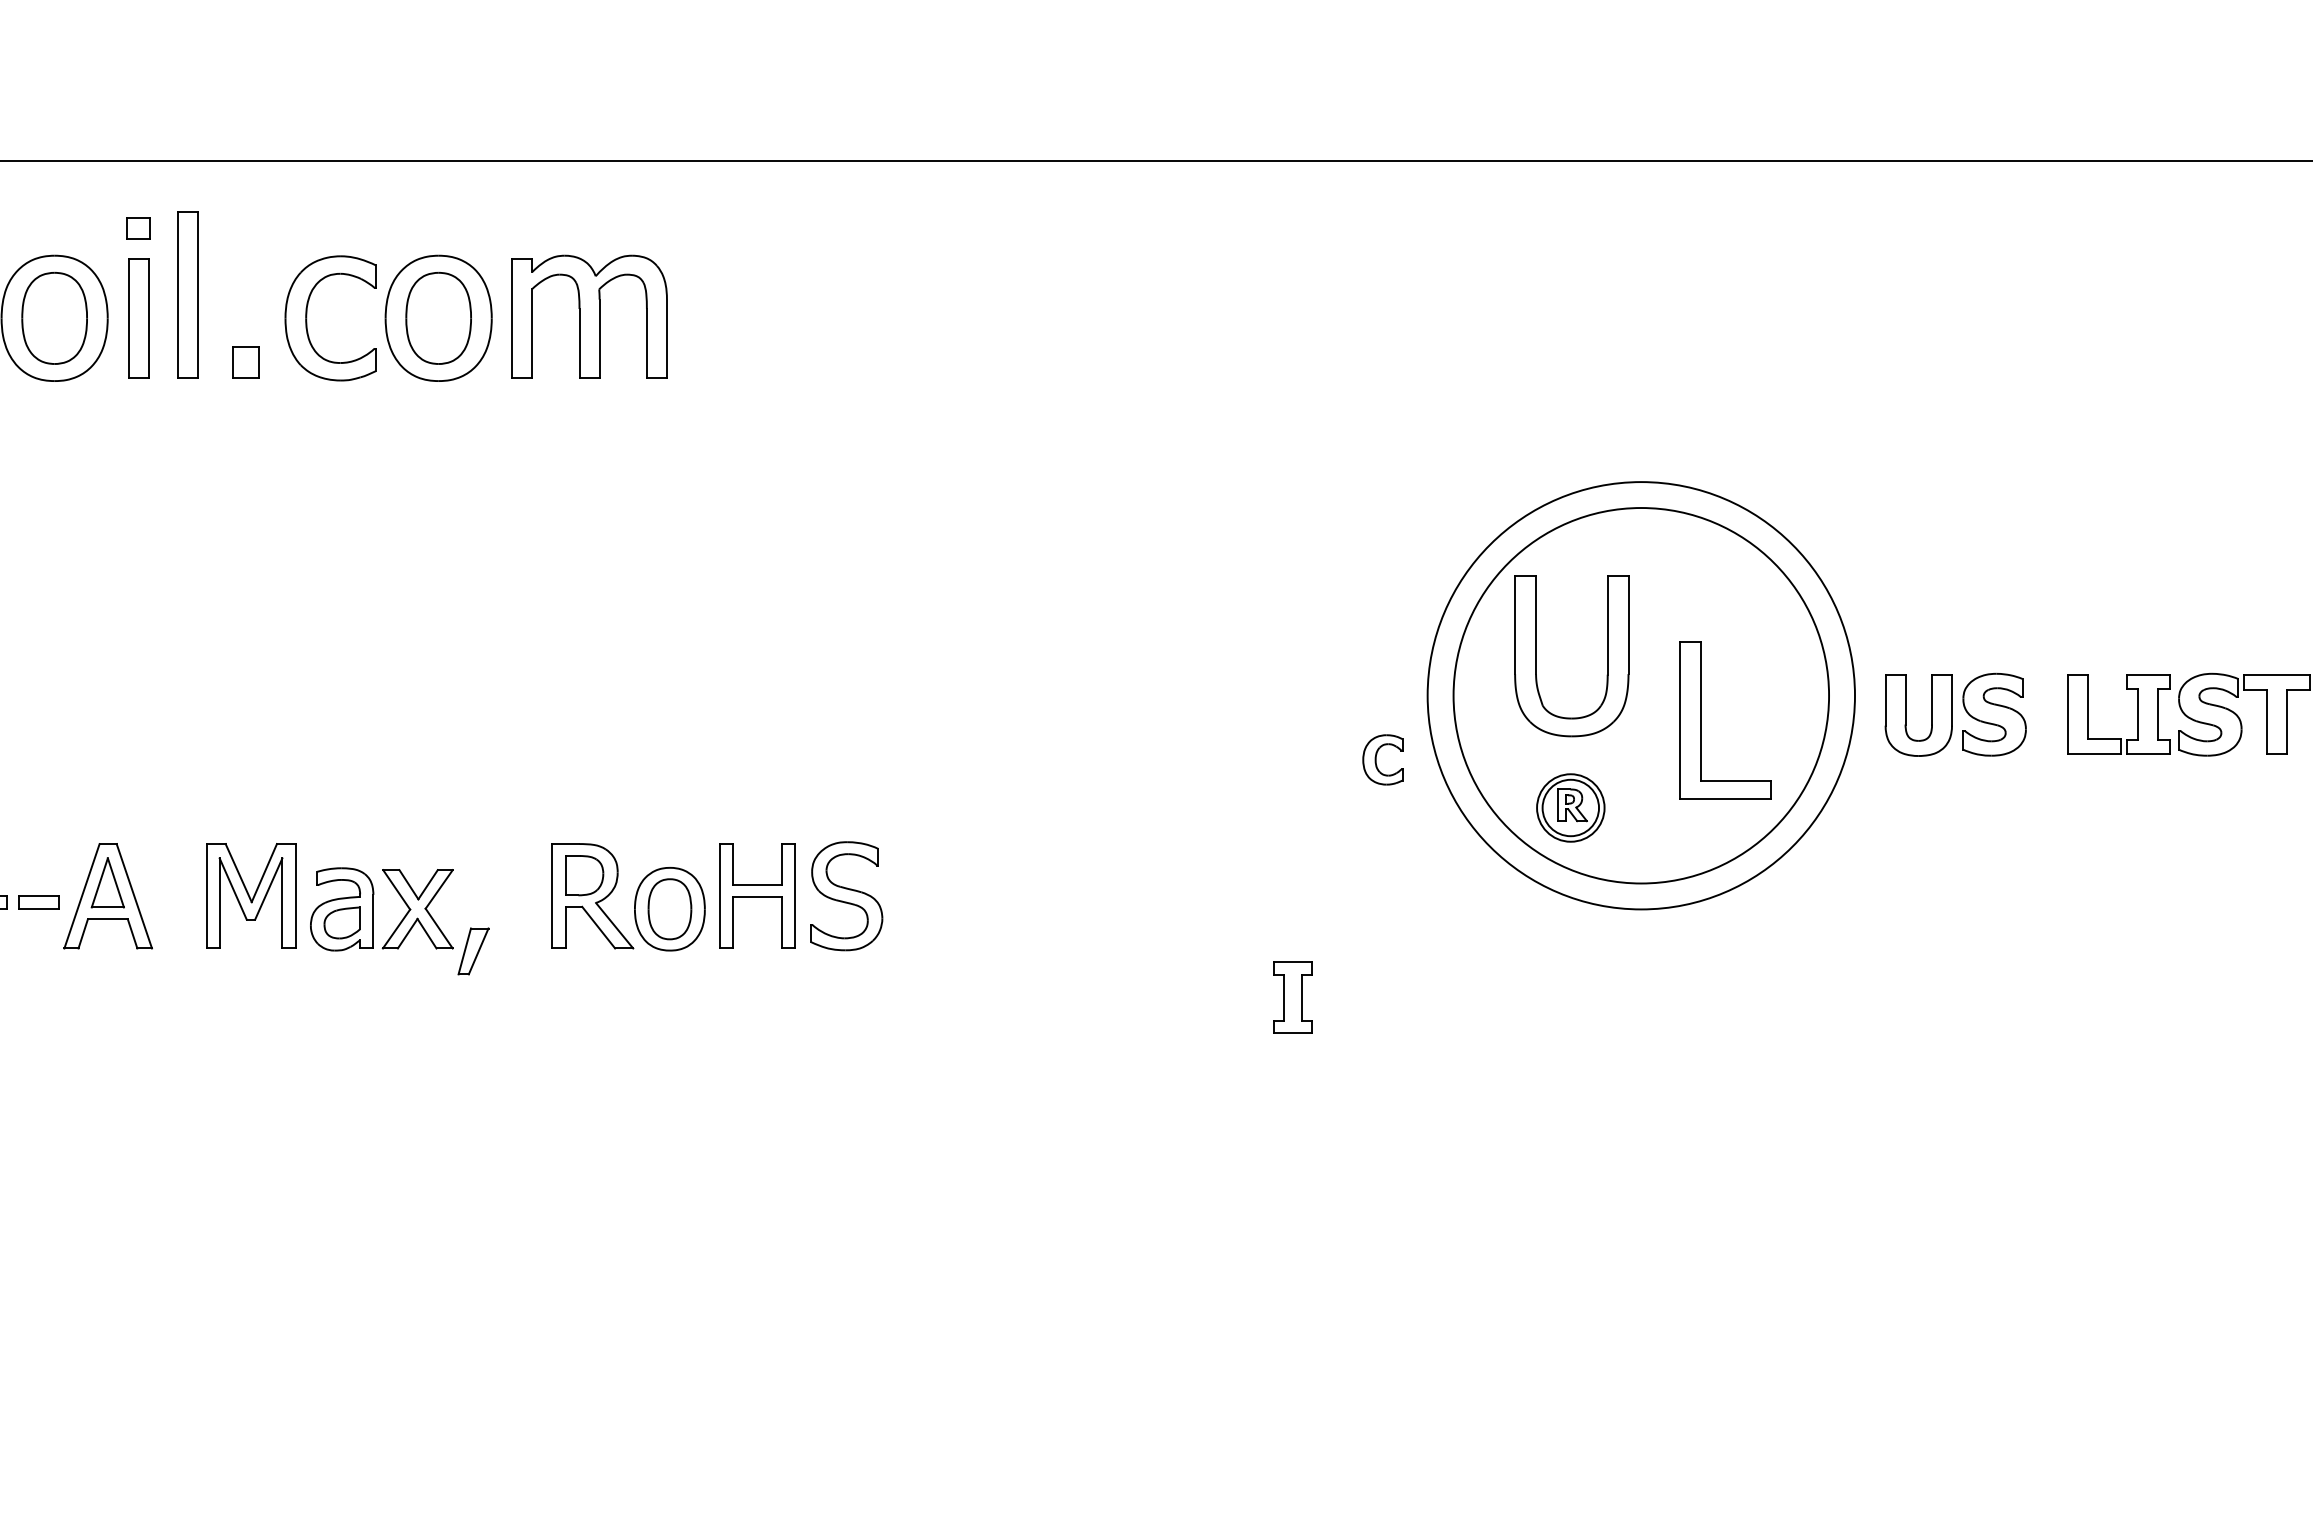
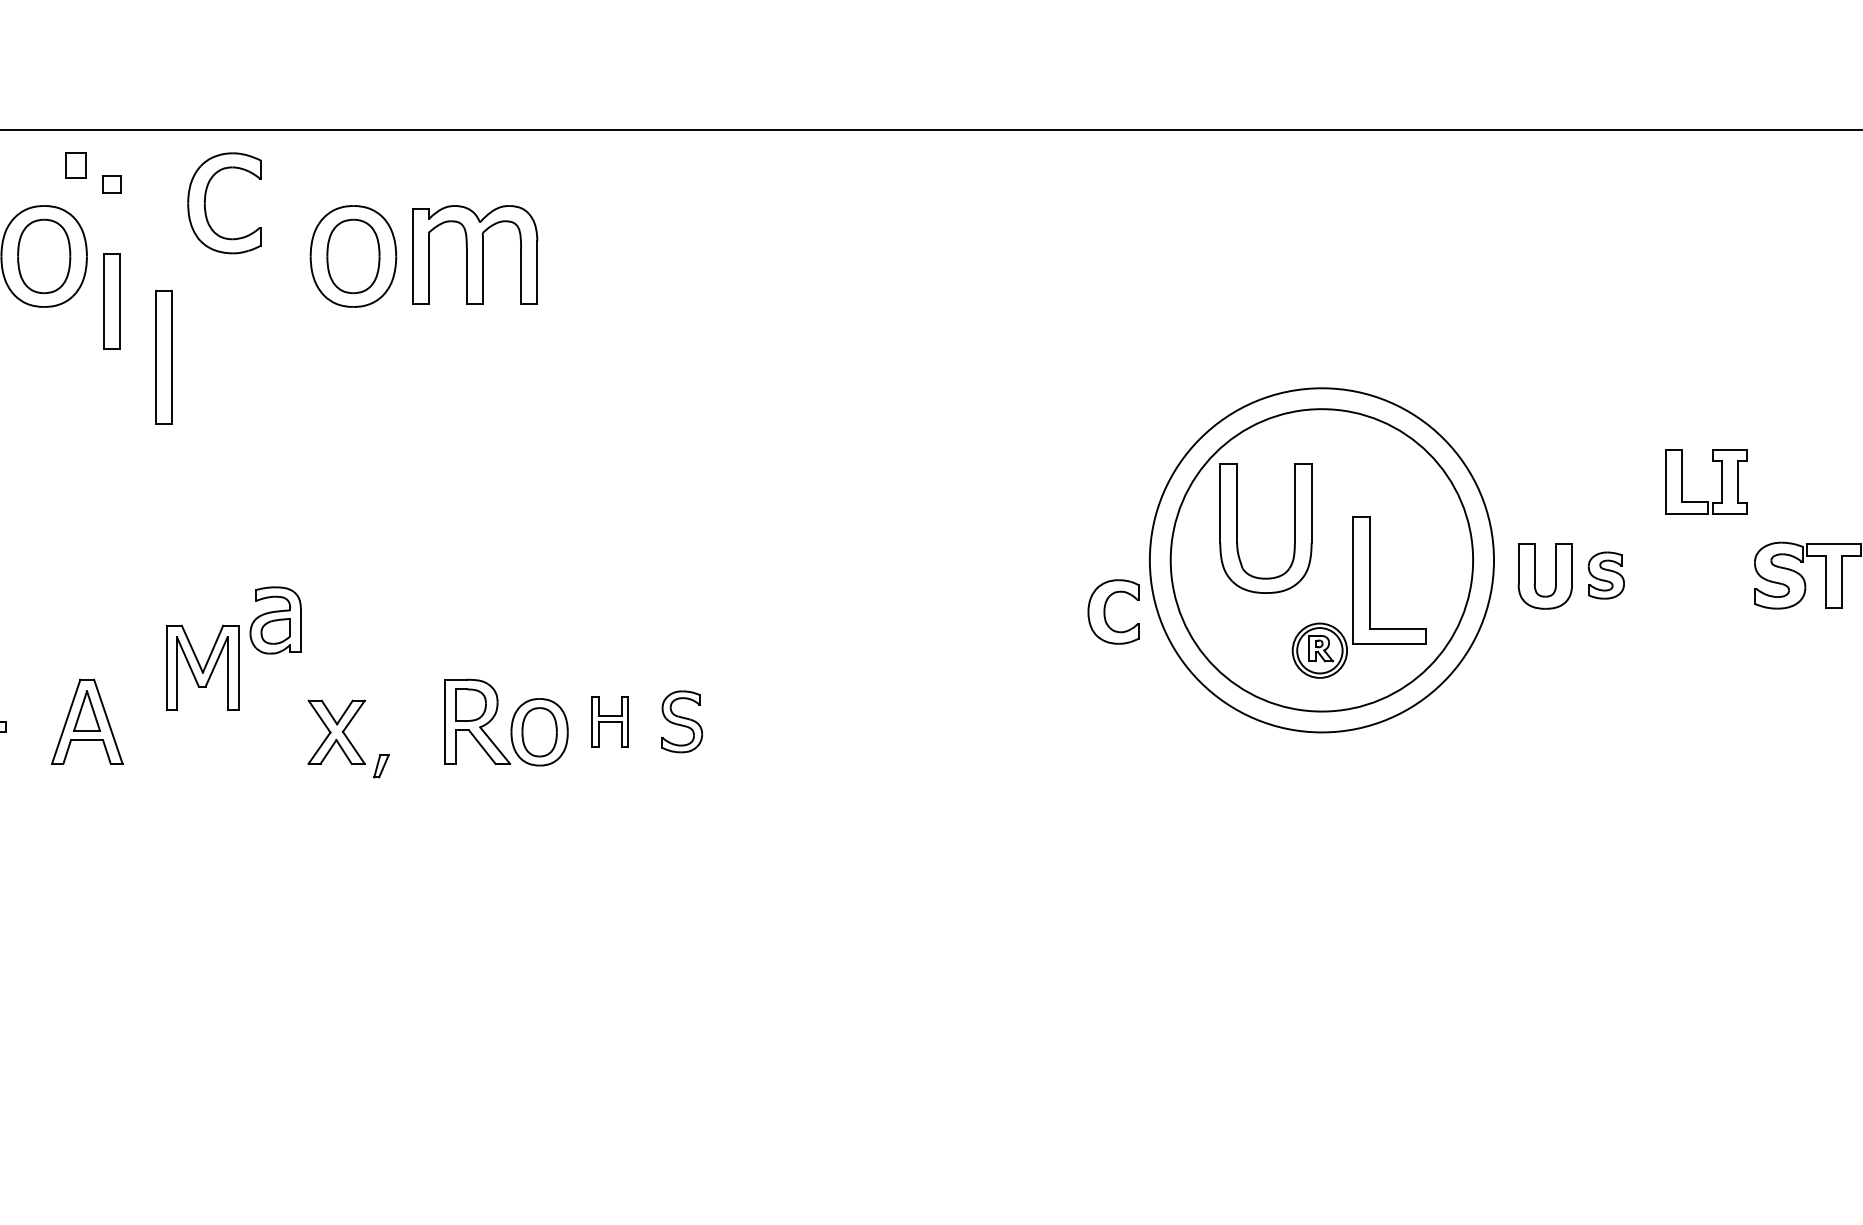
part: (187, 294) -> (163, 357), moved
part: (138, 318) -> (111, 301), moved
part: (307, 318) -> (205, 203), moved
part: (245, 362) -> (75, 165), moved
part: (1994, 714) -> (1606, 575), size x0.7
part: (2137, 714) -> (1721, 482), moved
part: (1382, 759) -> (1113, 611), size x1.6
part: (1570, 807) -> (1319, 650), moved
part: (251, 895) -> (202, 667), moved
part: (757, 895) -> (610, 721), size x0.6
part: (846, 896) -> (681, 722), size x0.7
part: (38, 902) -> (31, 726), removed
part: (342, 909) -> (275, 620), moved
part: (473, 951) -> (381, 766), size x0.6
part: (1292, 997) -> (1041, 803), removed

